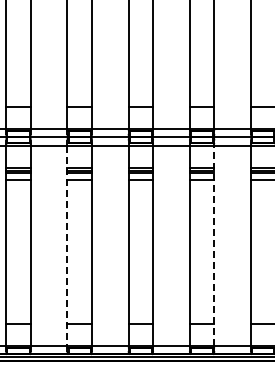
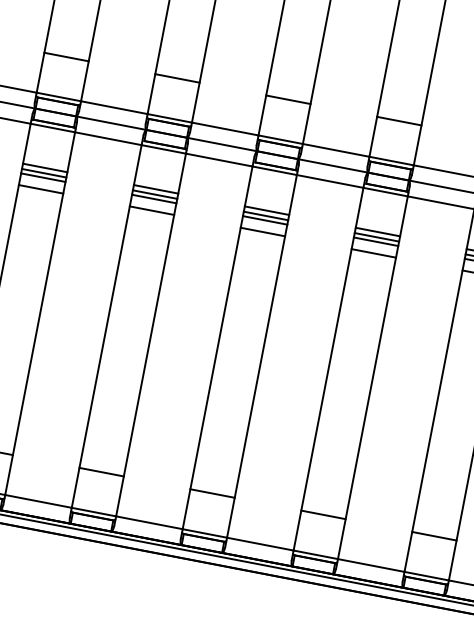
line: (214, 245) -> (373, 377), dashed -> solid
line: (67, 246) -> (106, 327), dashed -> solid

